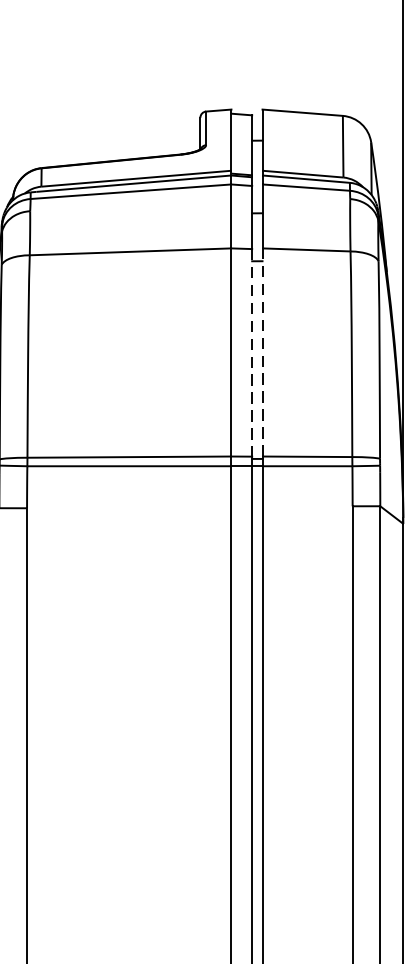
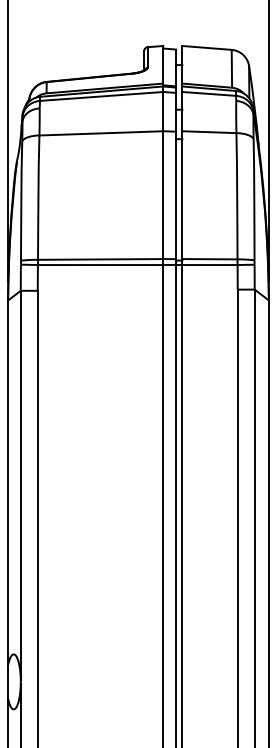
line: (252, 353) -> (176, 195), dashed -> solid
line: (262, 353) -> (182, 195), dashed -> solid

